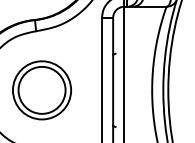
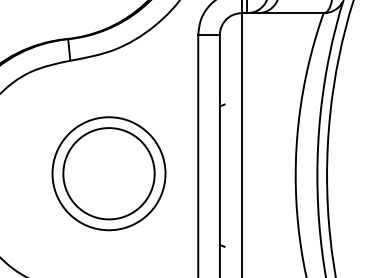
part: (41, 90) -> (107, 173), moved

